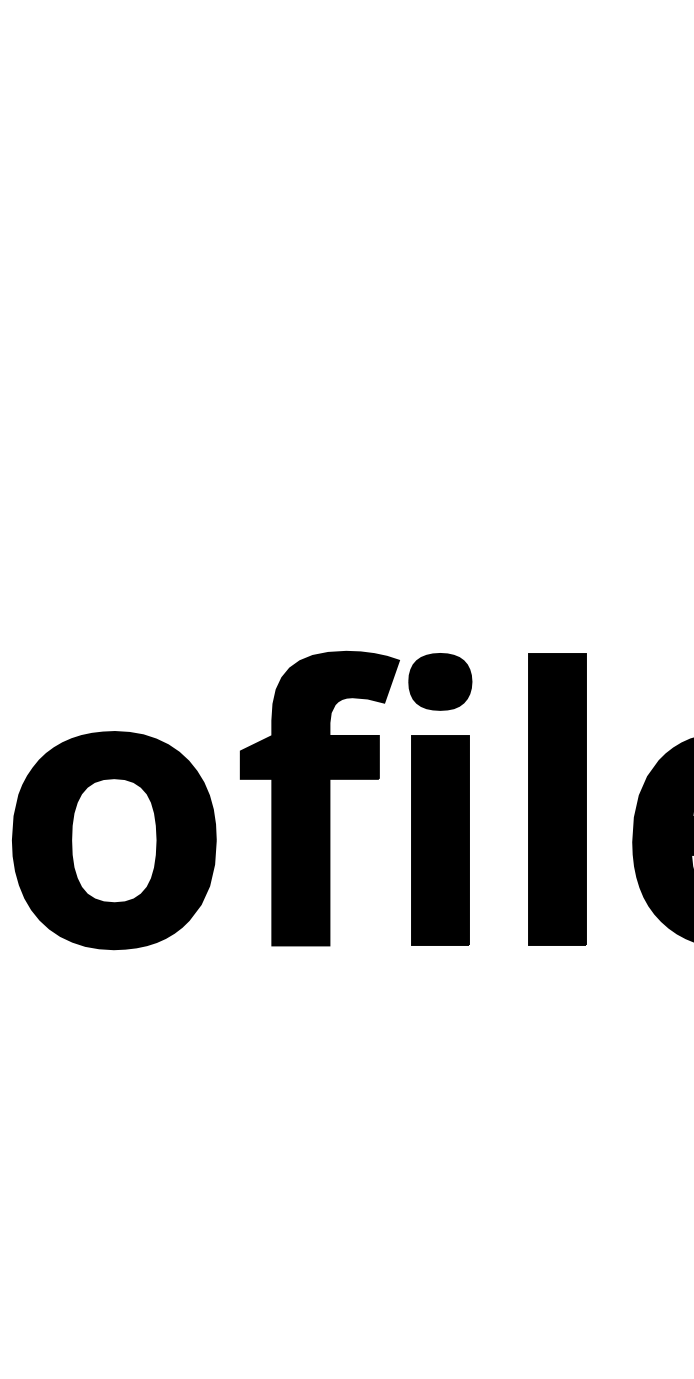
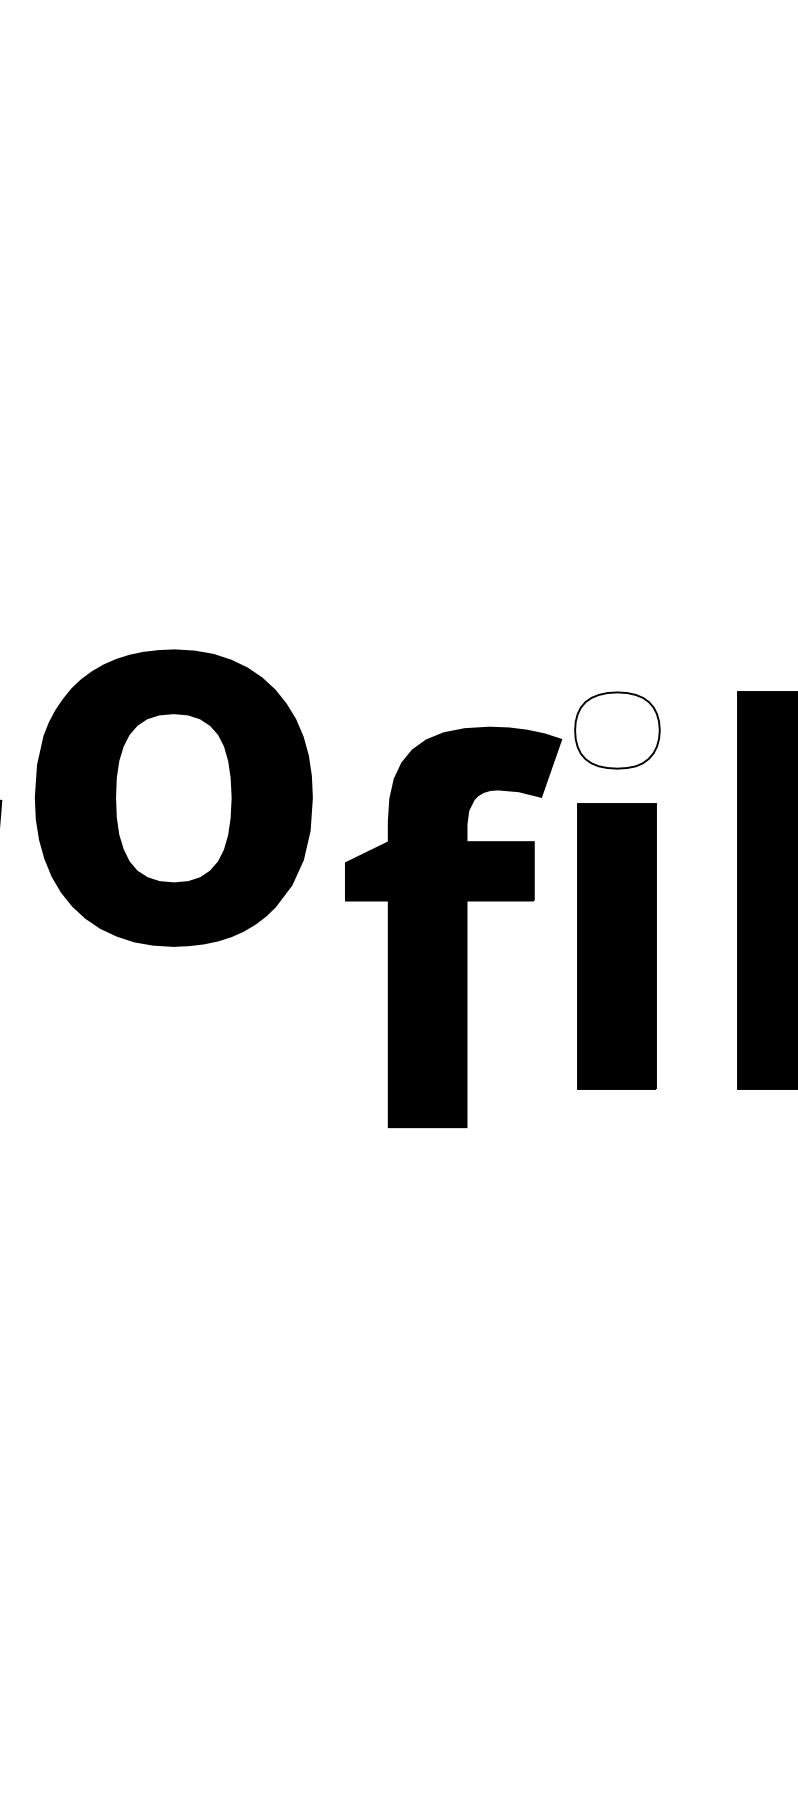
fill: (440, 681) -> (617, 729), removed
part: (319, 798) -> (452, 927), moved
part: (114, 840) -> (174, 797), moved

